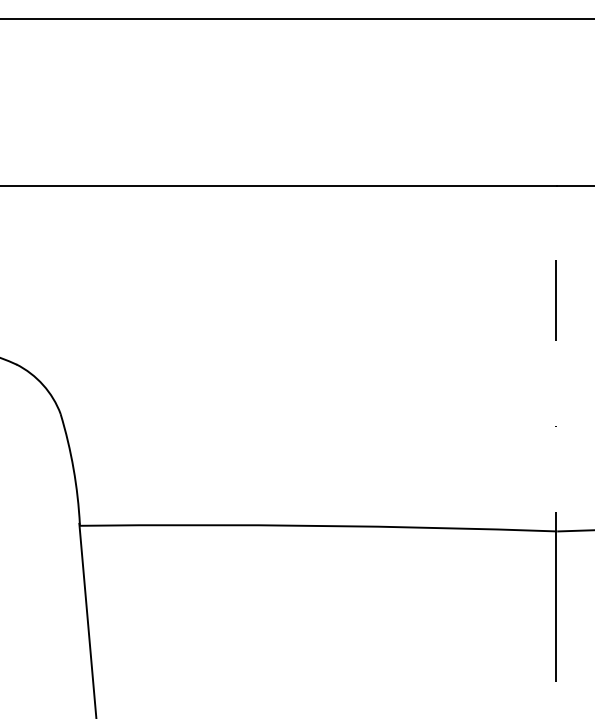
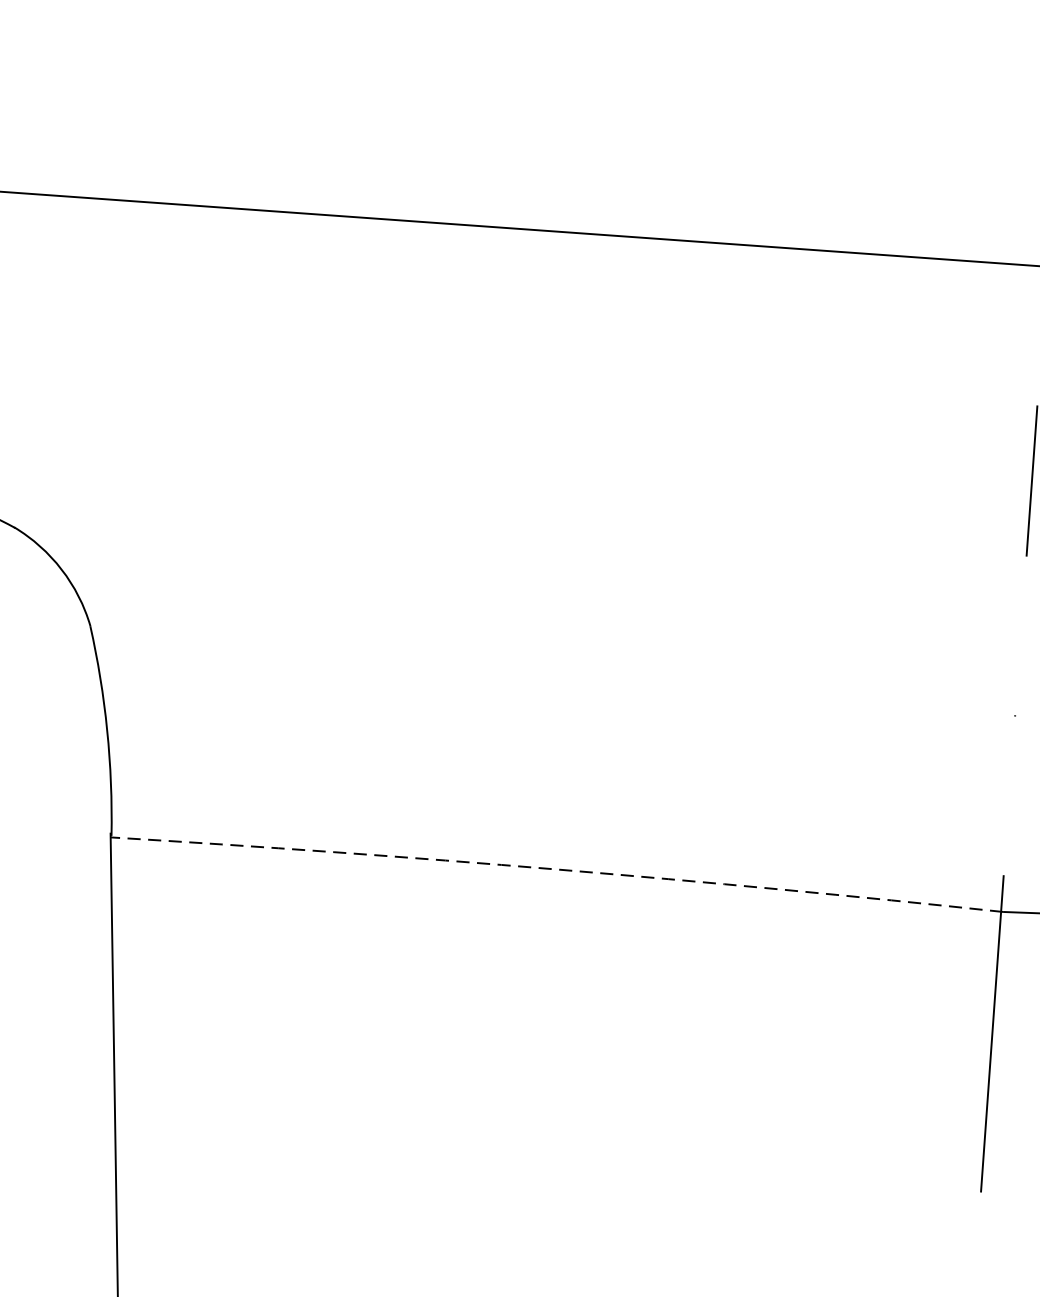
arc: (318, 525) -> (557, 868), solid -> dashed

